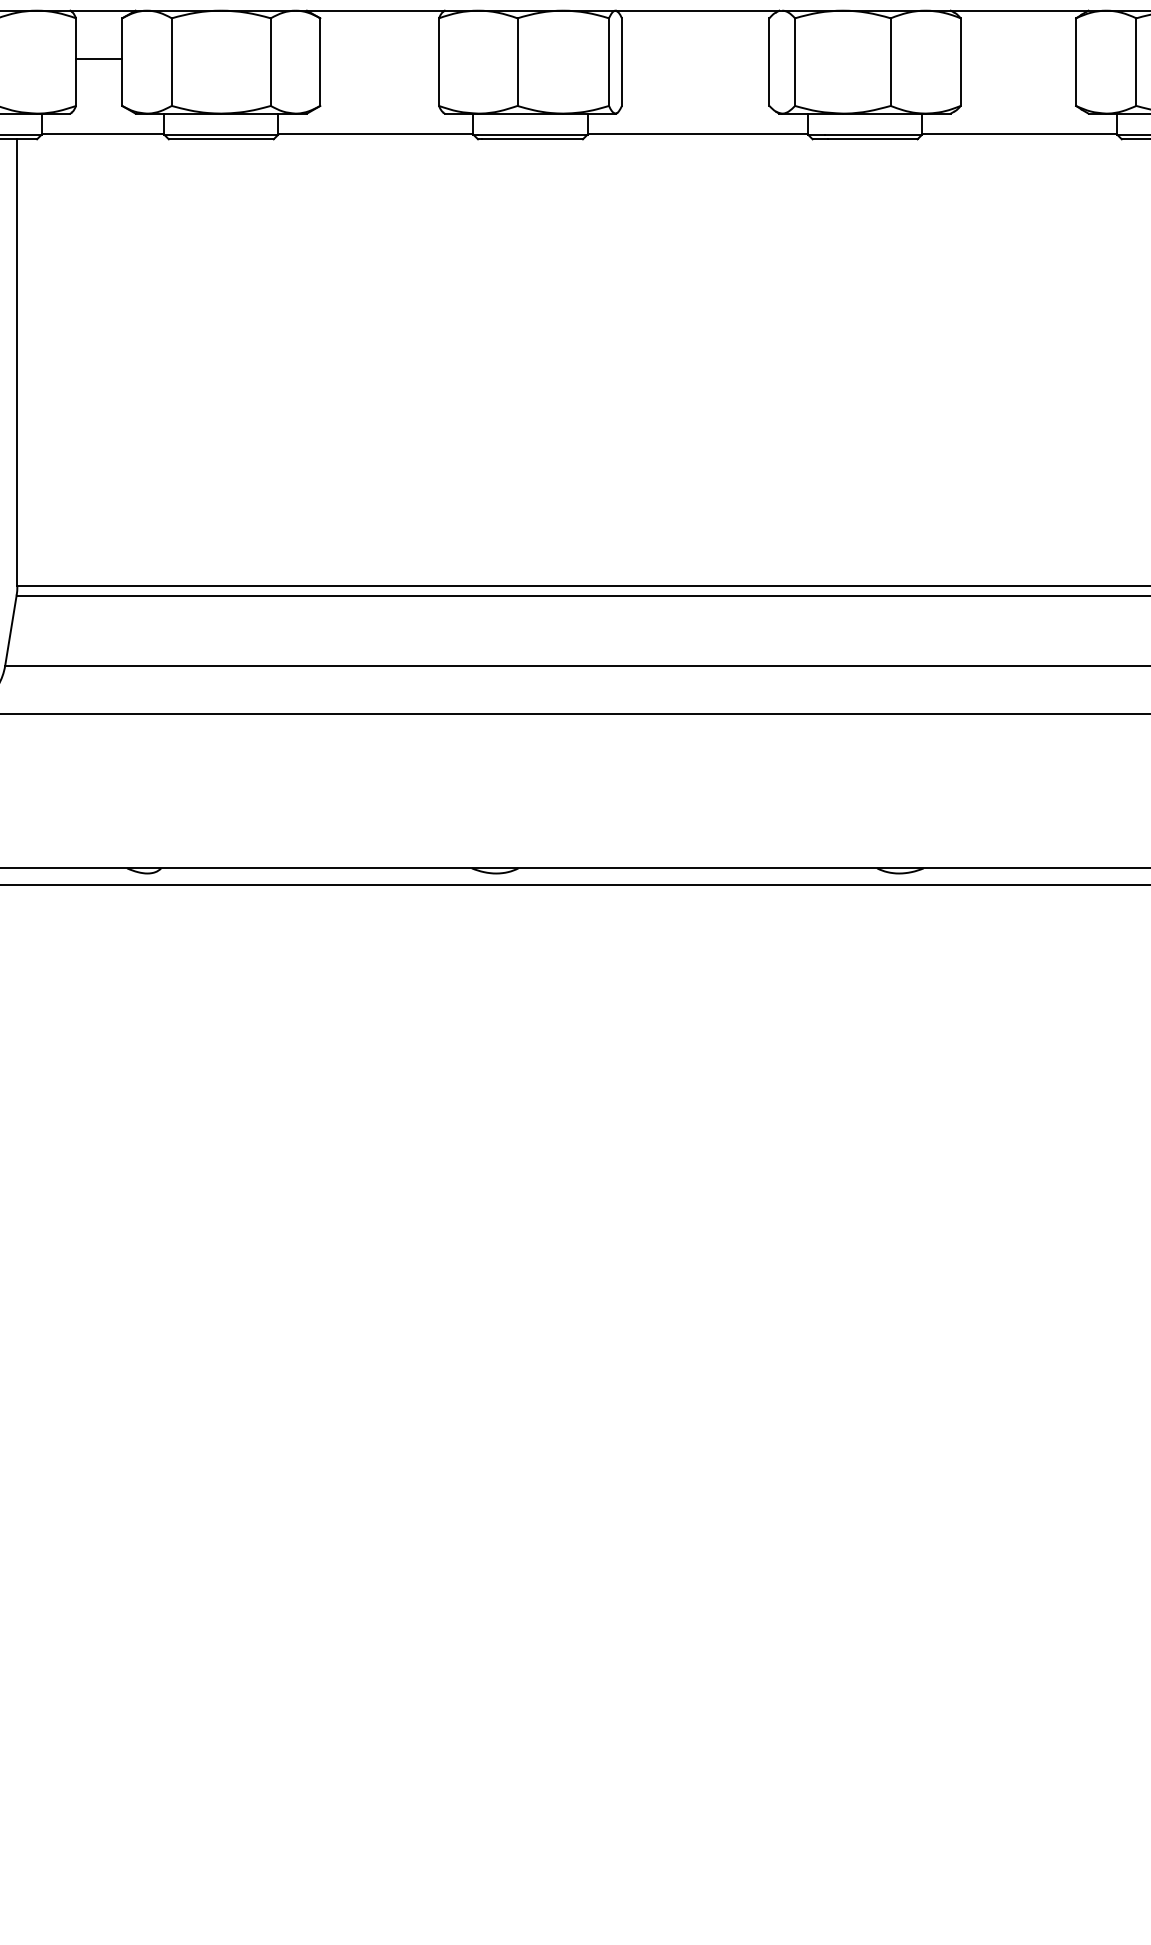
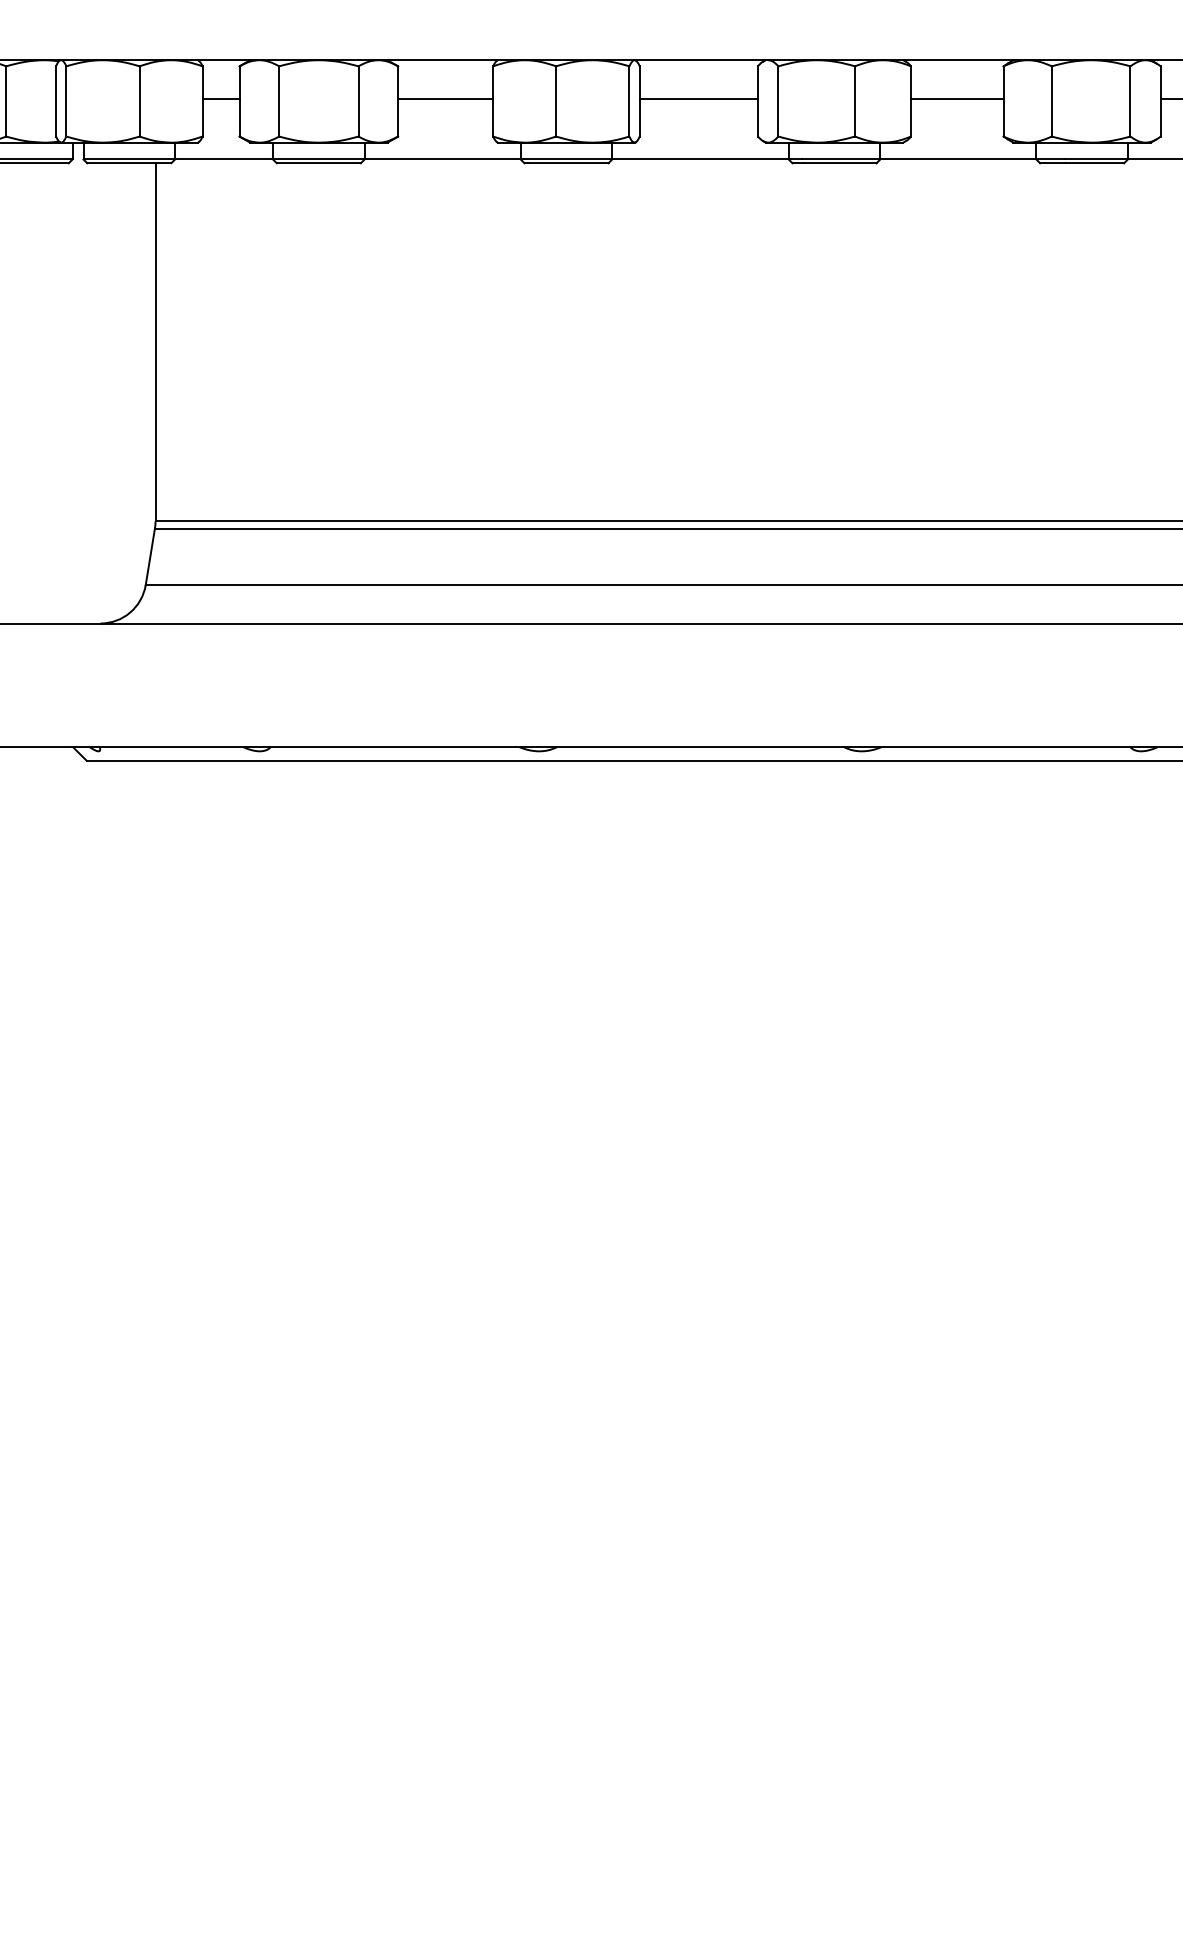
line: (379, 58) -> (445, 98), added
line: (695, 58) -> (698, 98), added
line: (1018, 58) -> (957, 98), added

